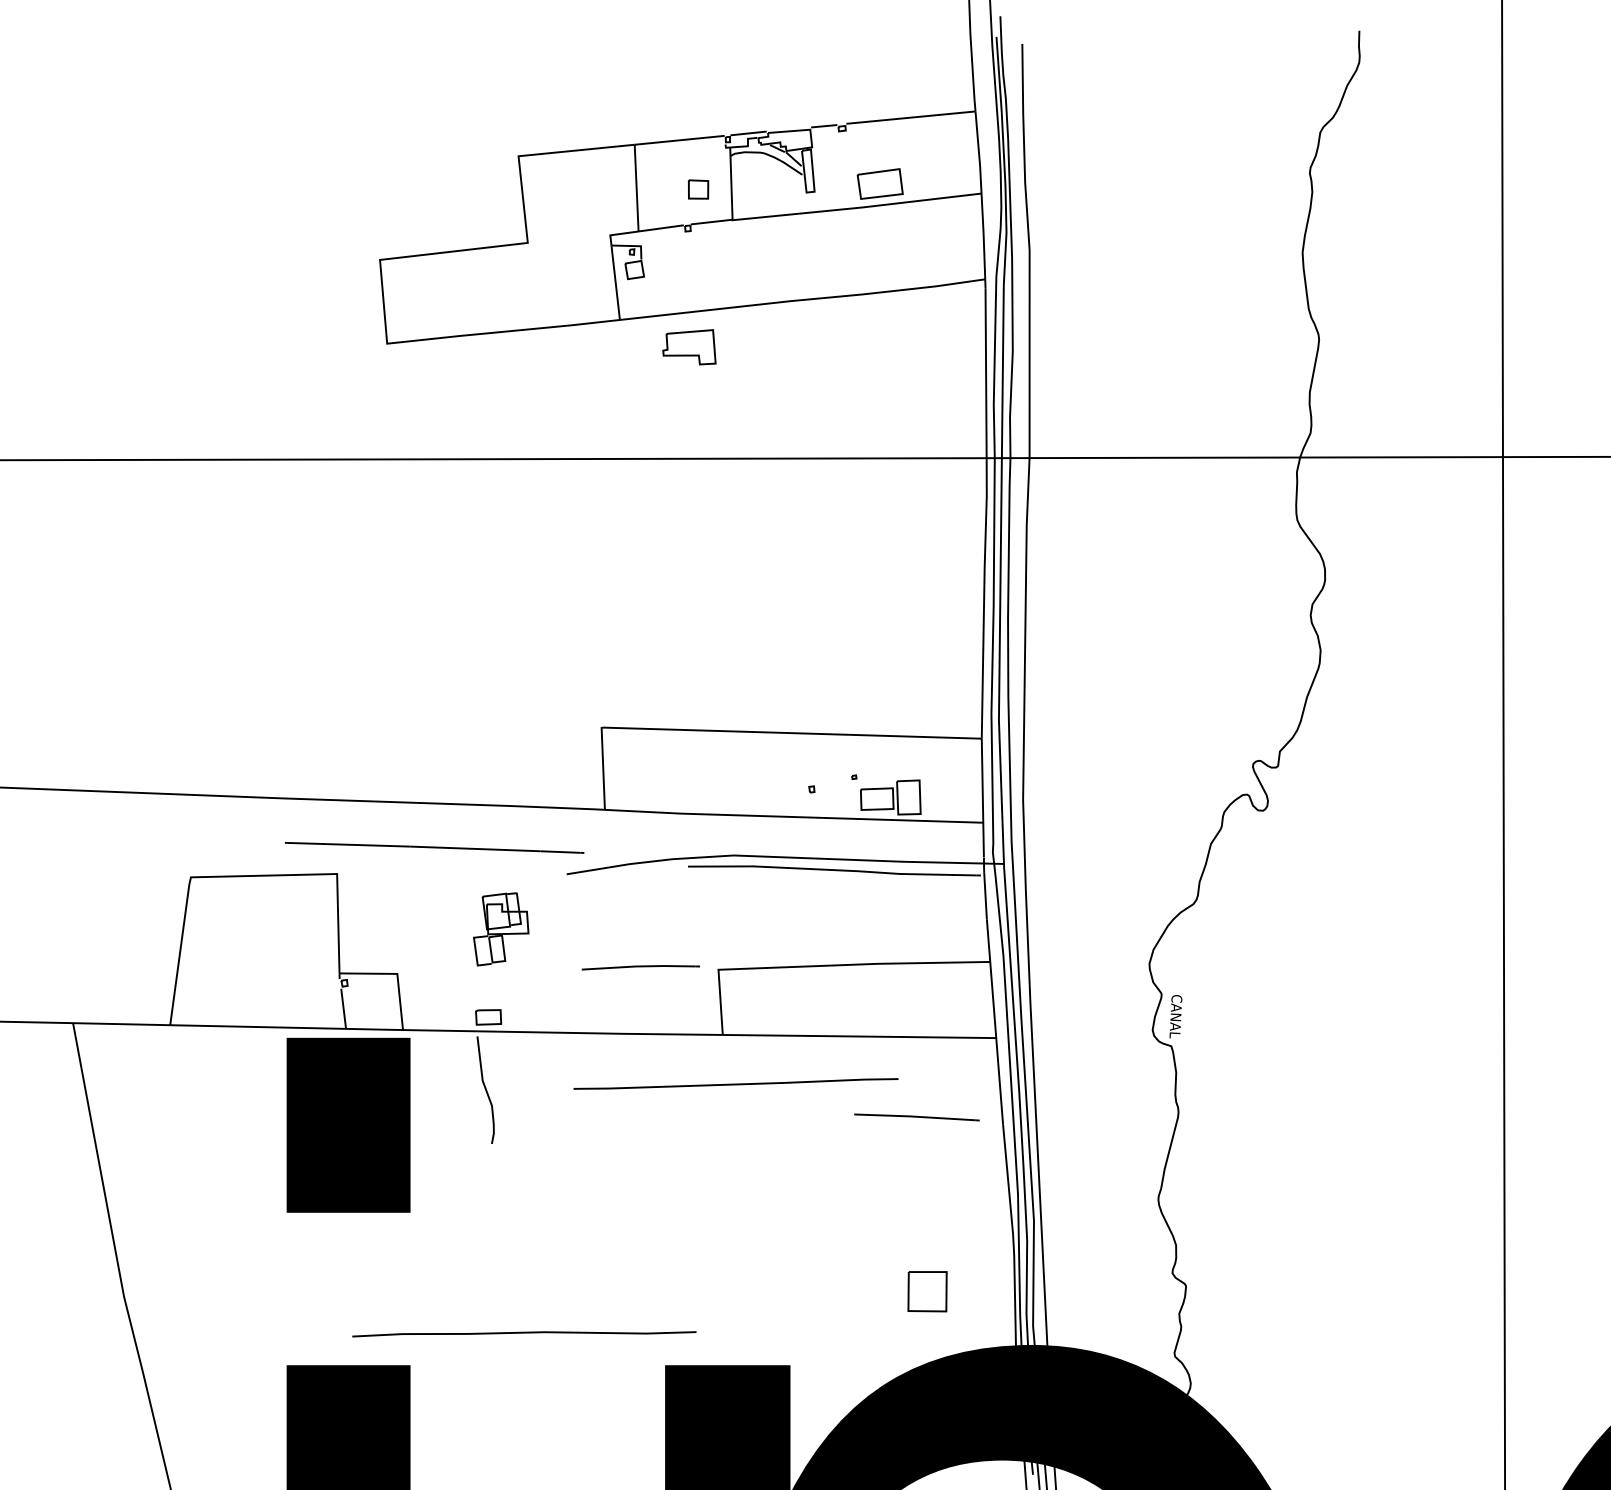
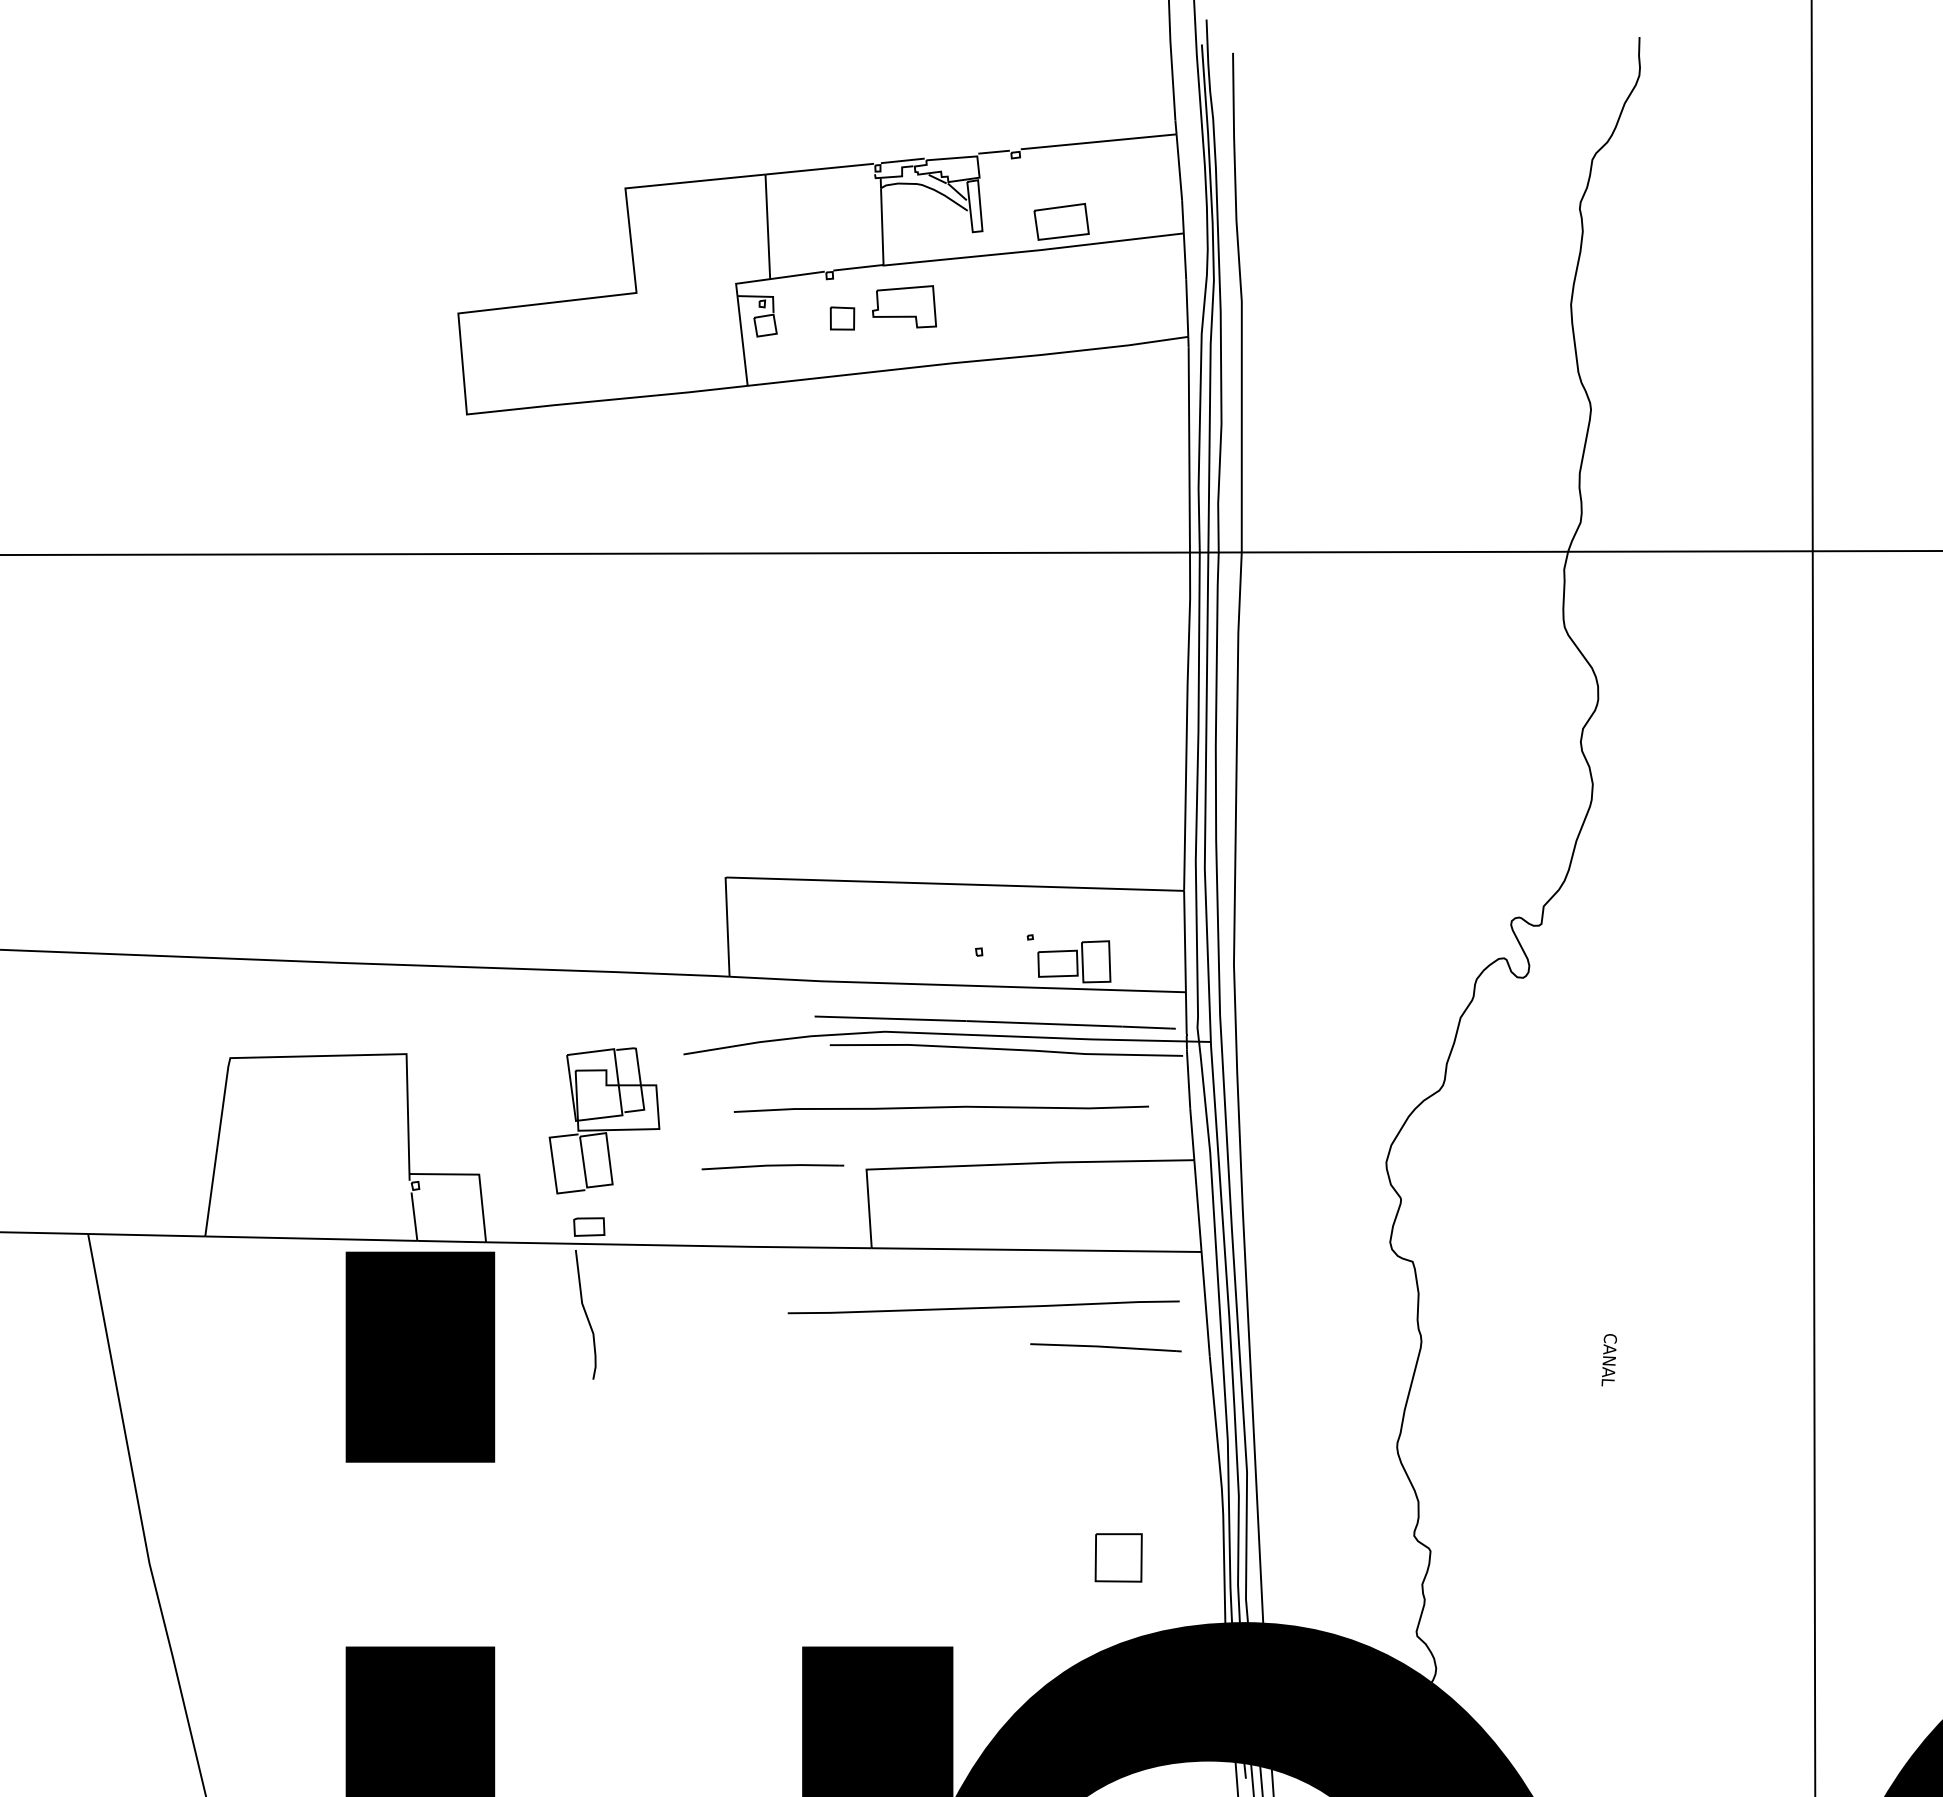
part: (698, 189) -> (842, 318), moved
part: (689, 347) -> (904, 306), moved
line: (434, 847) -> (994, 1022), moved
part: (501, 929) -> (604, 1120), size x1.67
text: (1175, 1016) -> (1608, 1360), moved
line: (735, 1084) -> (983, 1307), moved
curve: (523, 1333) -> (940, 1108), moved

